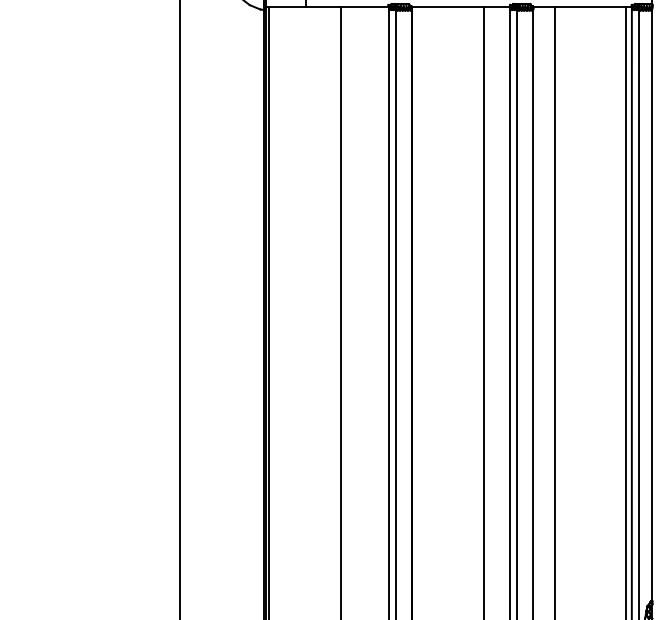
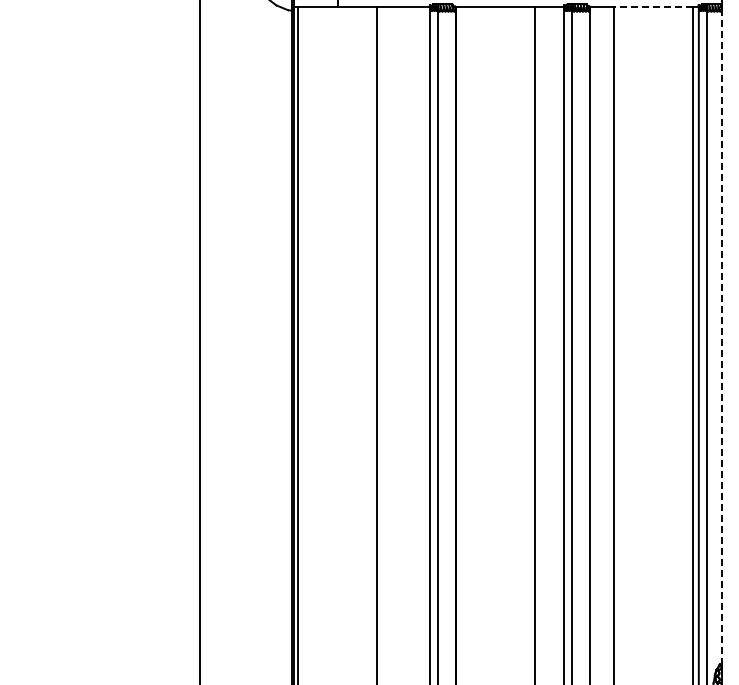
line: (589, 7) -> (652, 7), solid -> dashed
line: (652, 304) -> (721, 336), solid -> dashed

